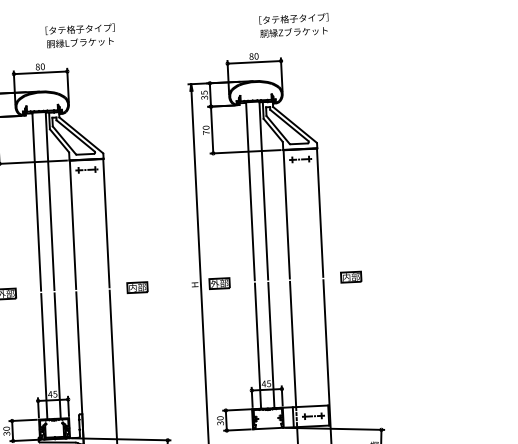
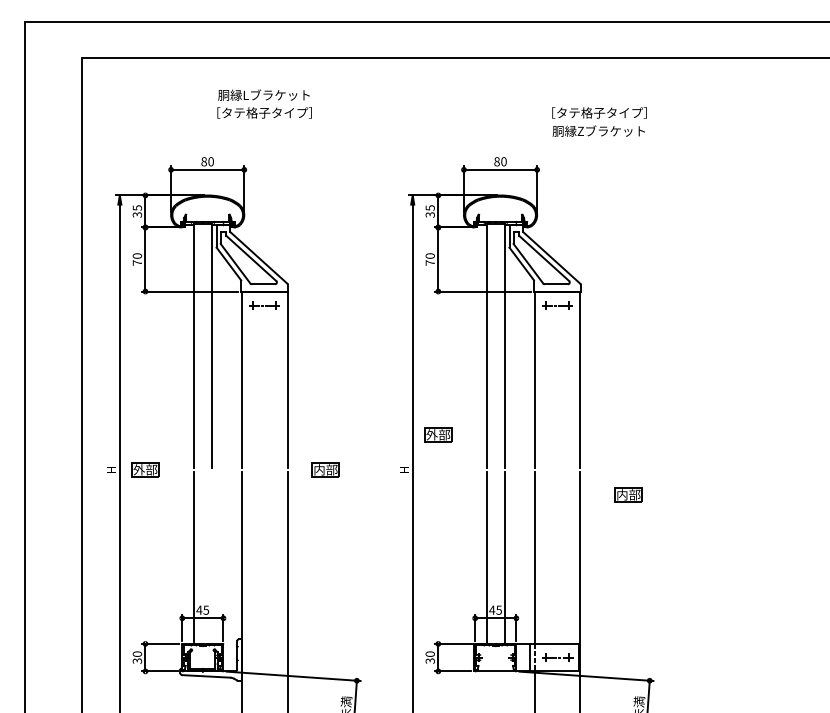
text: (294, 25) -> (599, 121), moved
text: (79, 42) -> (263, 94), moved
part: (351, 276) -> (628, 494), moved
part: (219, 283) -> (438, 434), moved
line: (57, 355) -> (212, 557), removed

